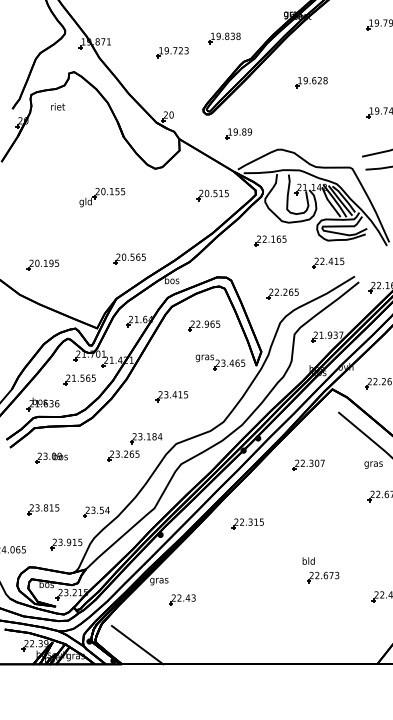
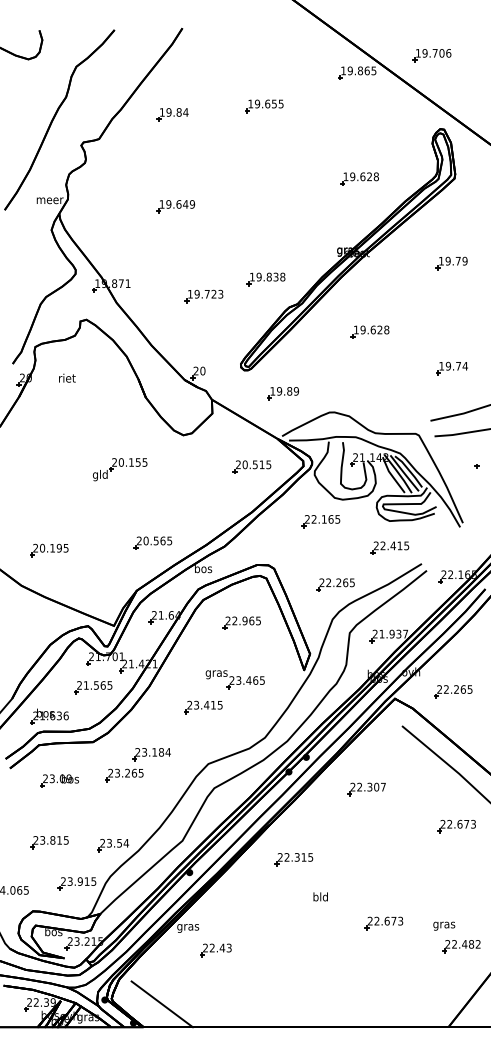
text: (58, 106) -> (67, 377), moved
part: (219, 362) -> (234, 679), moved
part: (134, 447) -> (137, 765), moved
text: (373, 464) -> (444, 925), moved
text: (308, 560) -> (320, 896), moved

